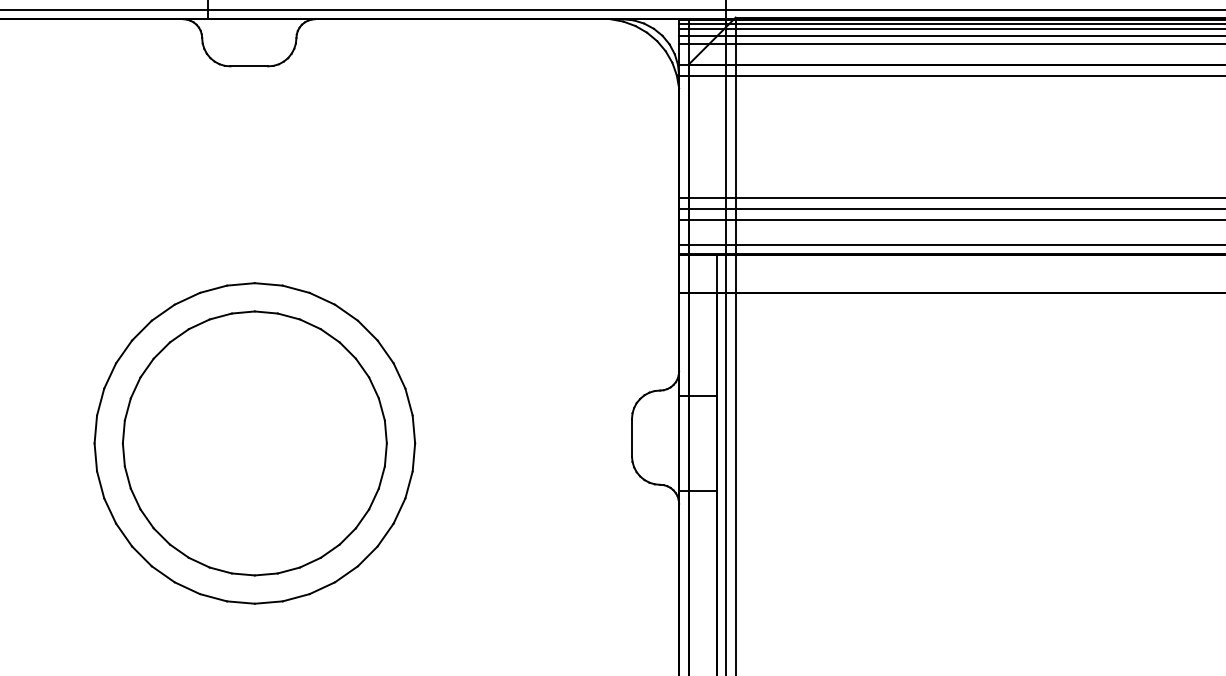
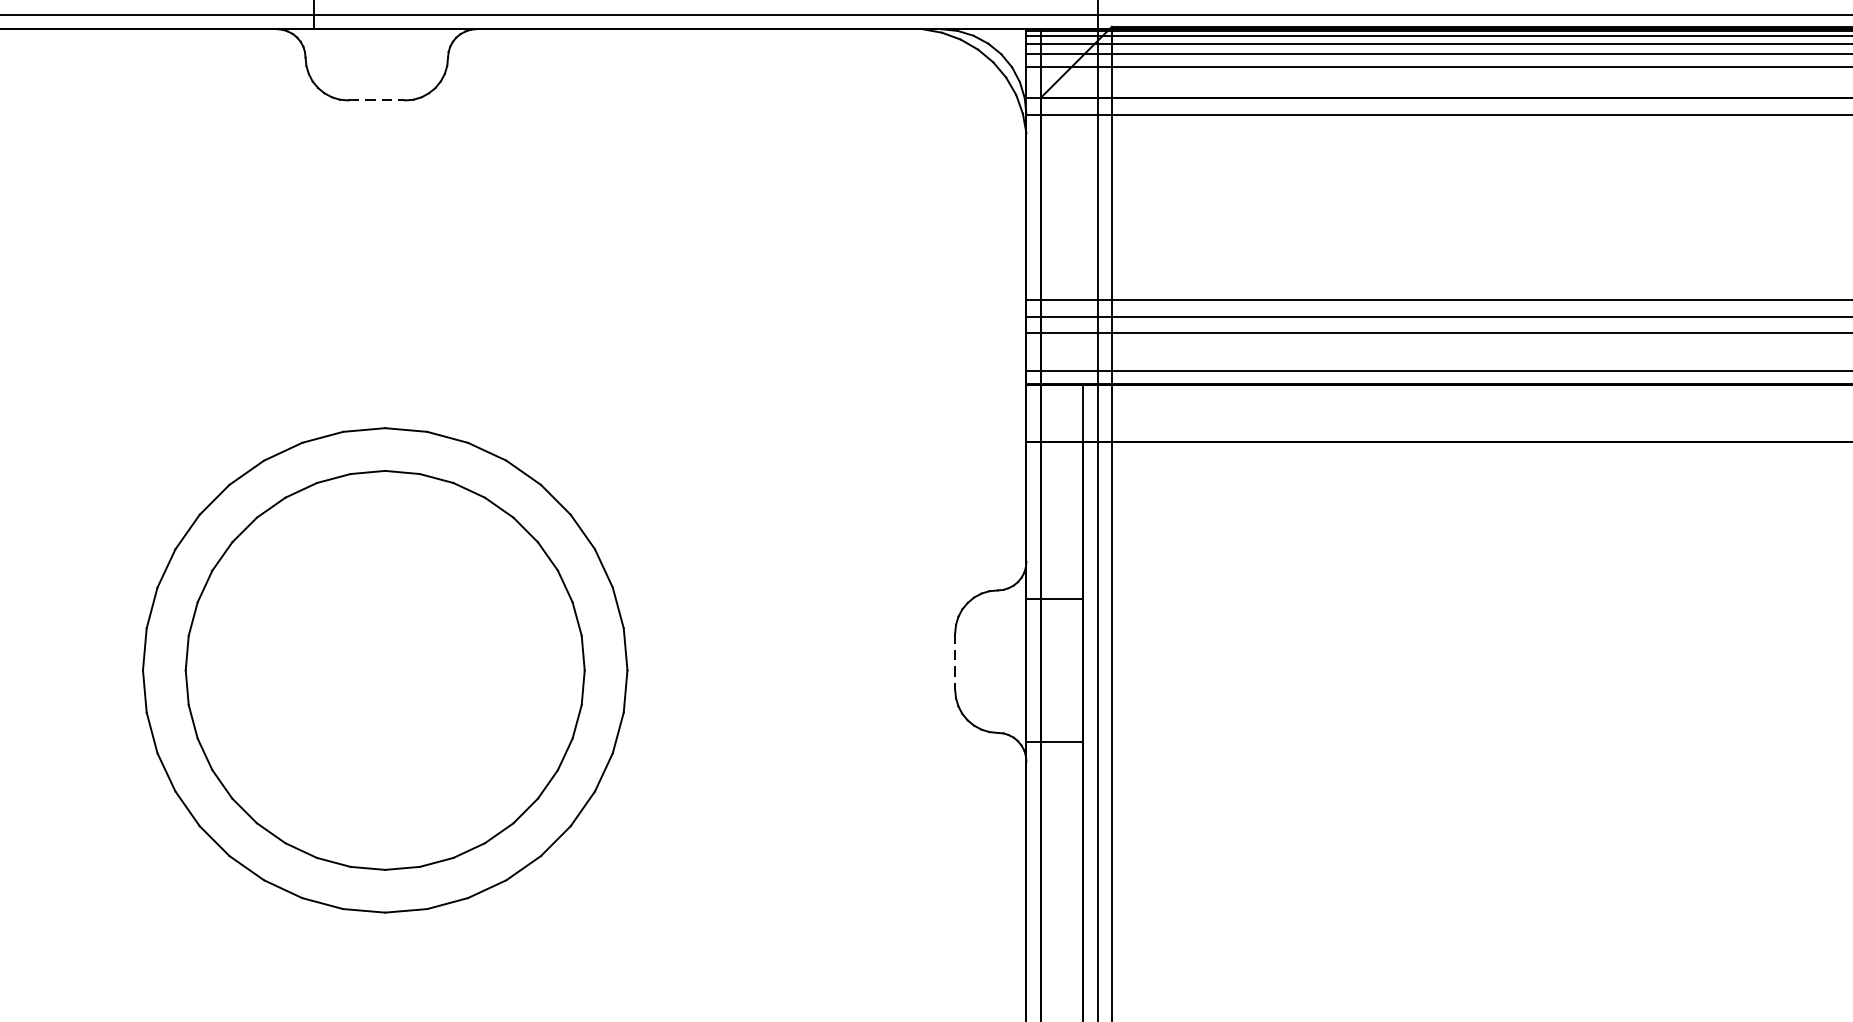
line: (249, 66) -> (377, 100), solid -> dashed
line: (631, 437) -> (954, 661), solid -> dashed

